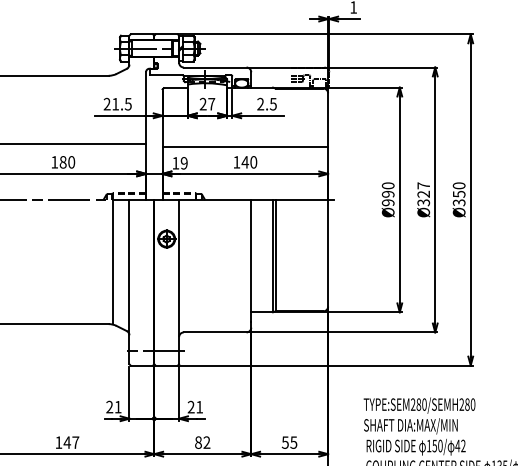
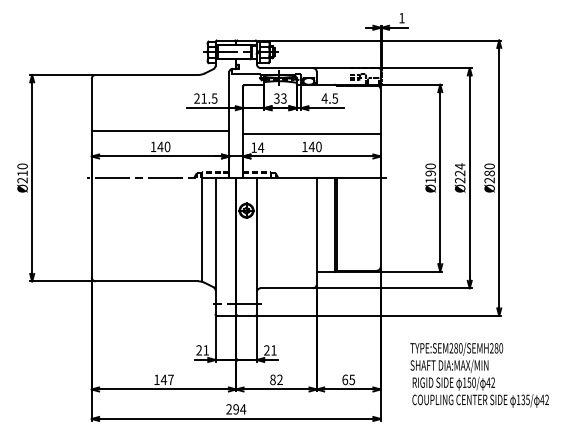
text: (207, 104) -> (280, 98), 27 -> 33
text: (260, 104) -> (324, 98), 2.5 -> 4.5
text: (63, 161) -> (160, 146), 180 -> 140
text: (184, 163) -> (261, 147), 19 -> 14
text: (424, 194) -> (460, 173), Ø327 -> Ø224
text: (459, 197) -> (489, 176), Ø350 -> Ø280
text: (388, 202) -> (430, 180), Ø990 -> Ø190
text: (285, 442) -> (345, 379), 55 -> 65

